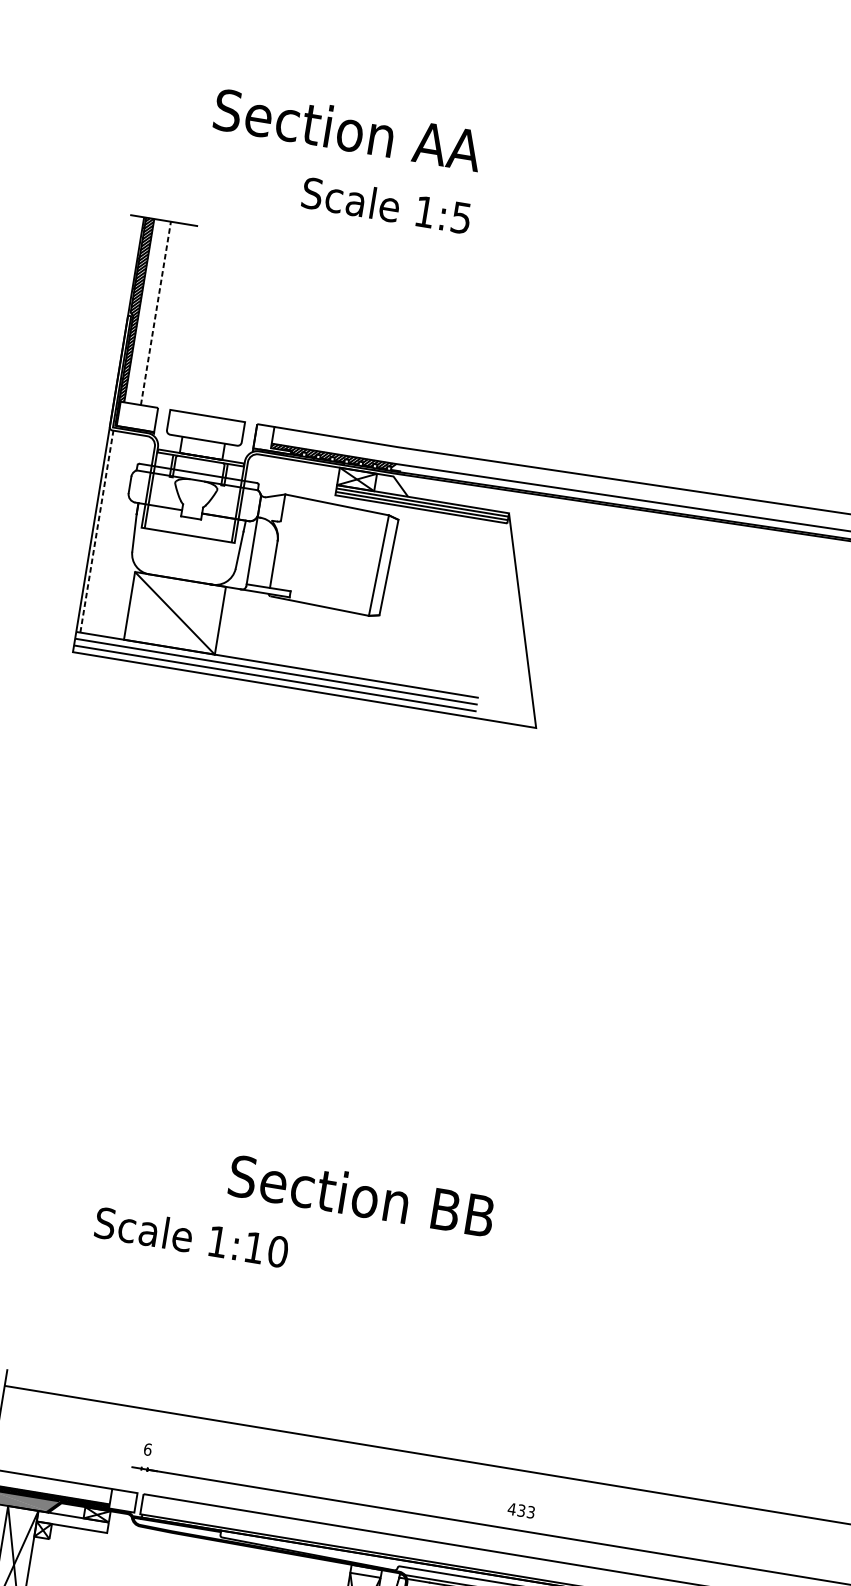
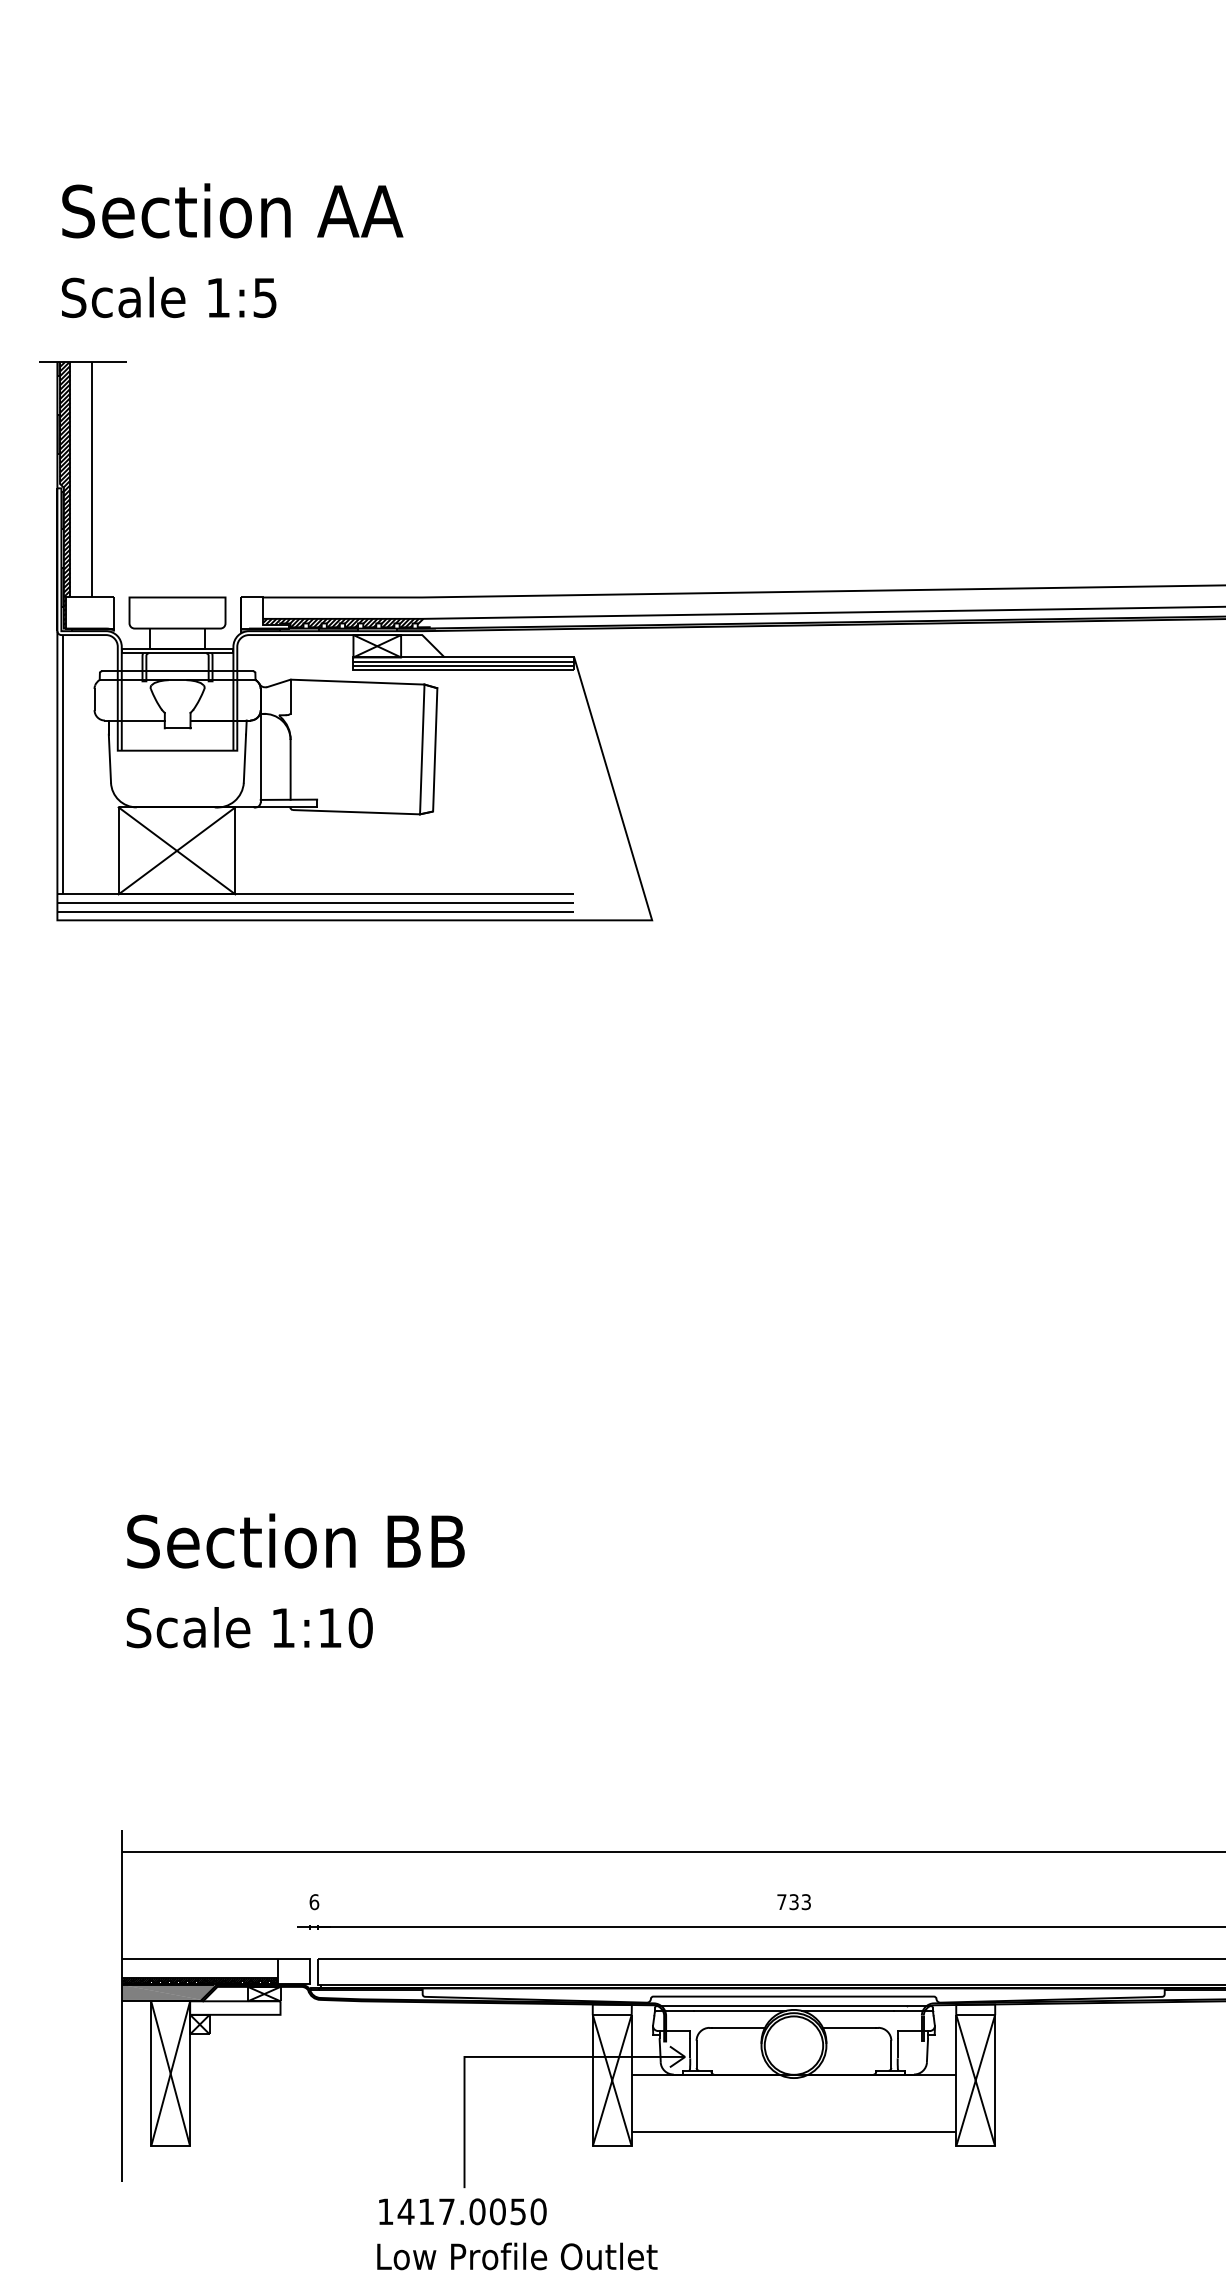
text: (348, 129) -> (232, 210), moved
text: (386, 205) -> (168, 297), moved
line: (155, 313) -> (91, 479), dashed -> solid
line: (96, 531) -> (62, 764), dashed -> solid
line: (174, 612) -> (176, 850), added
text: (361, 1195) -> (295, 1540), moved
text: (191, 1237) -> (249, 1627), moved
text: (511, 1508) -> (781, 1901), 433 -> 733

